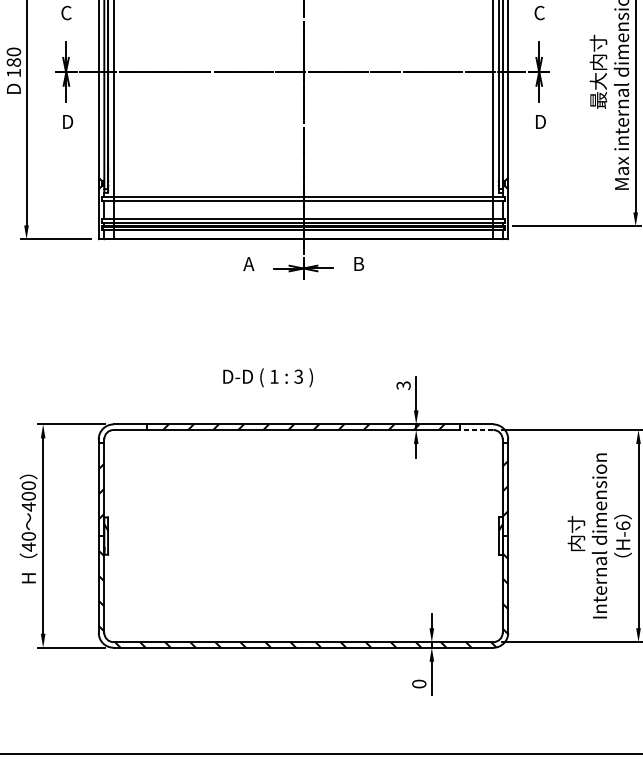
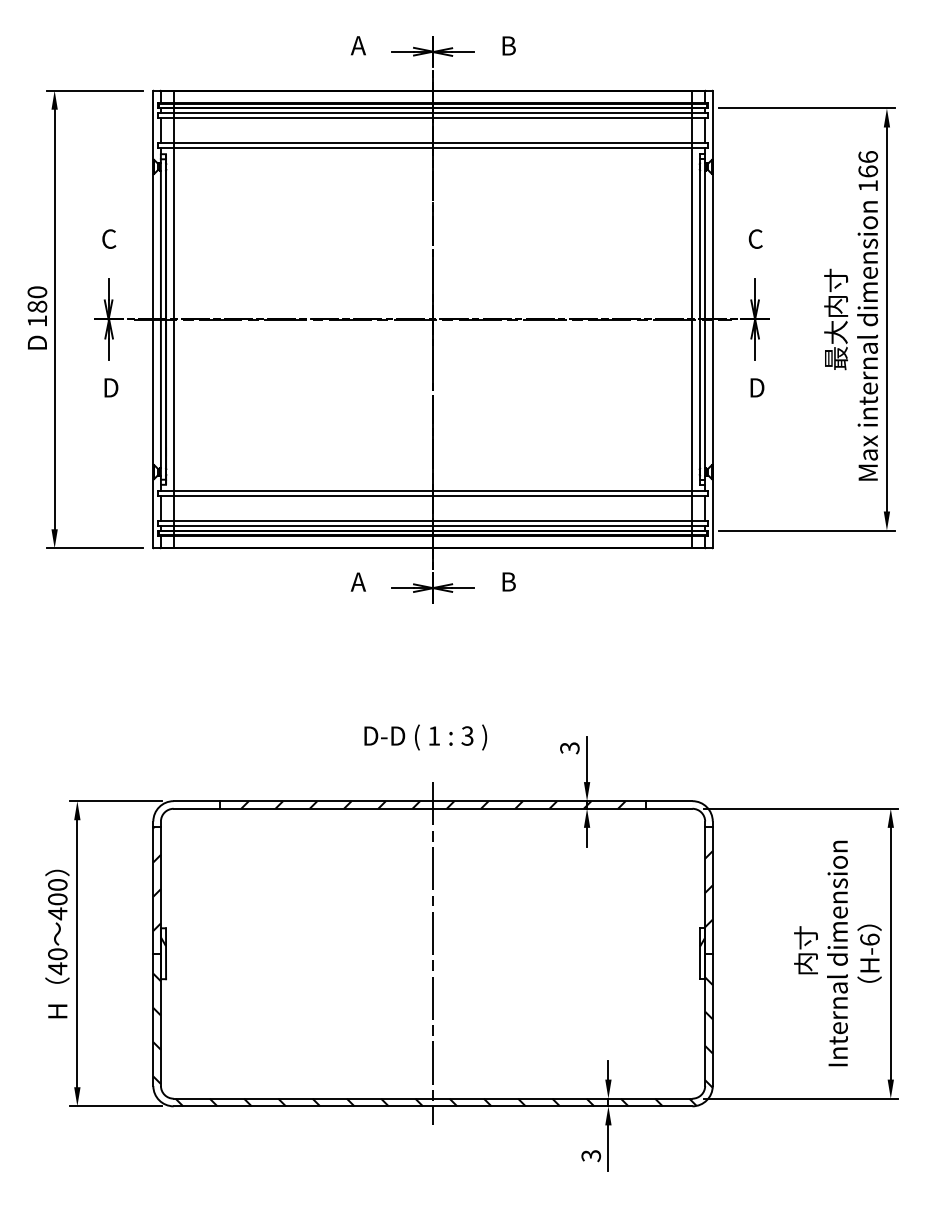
text: (267, 377) -> (425, 737), moved
line: (475, 429) -> (668, 808), dashed -> solid
line: (303, 535) -> (433, 953), added
text: (418, 684) -> (590, 1156), 0 -> 3

